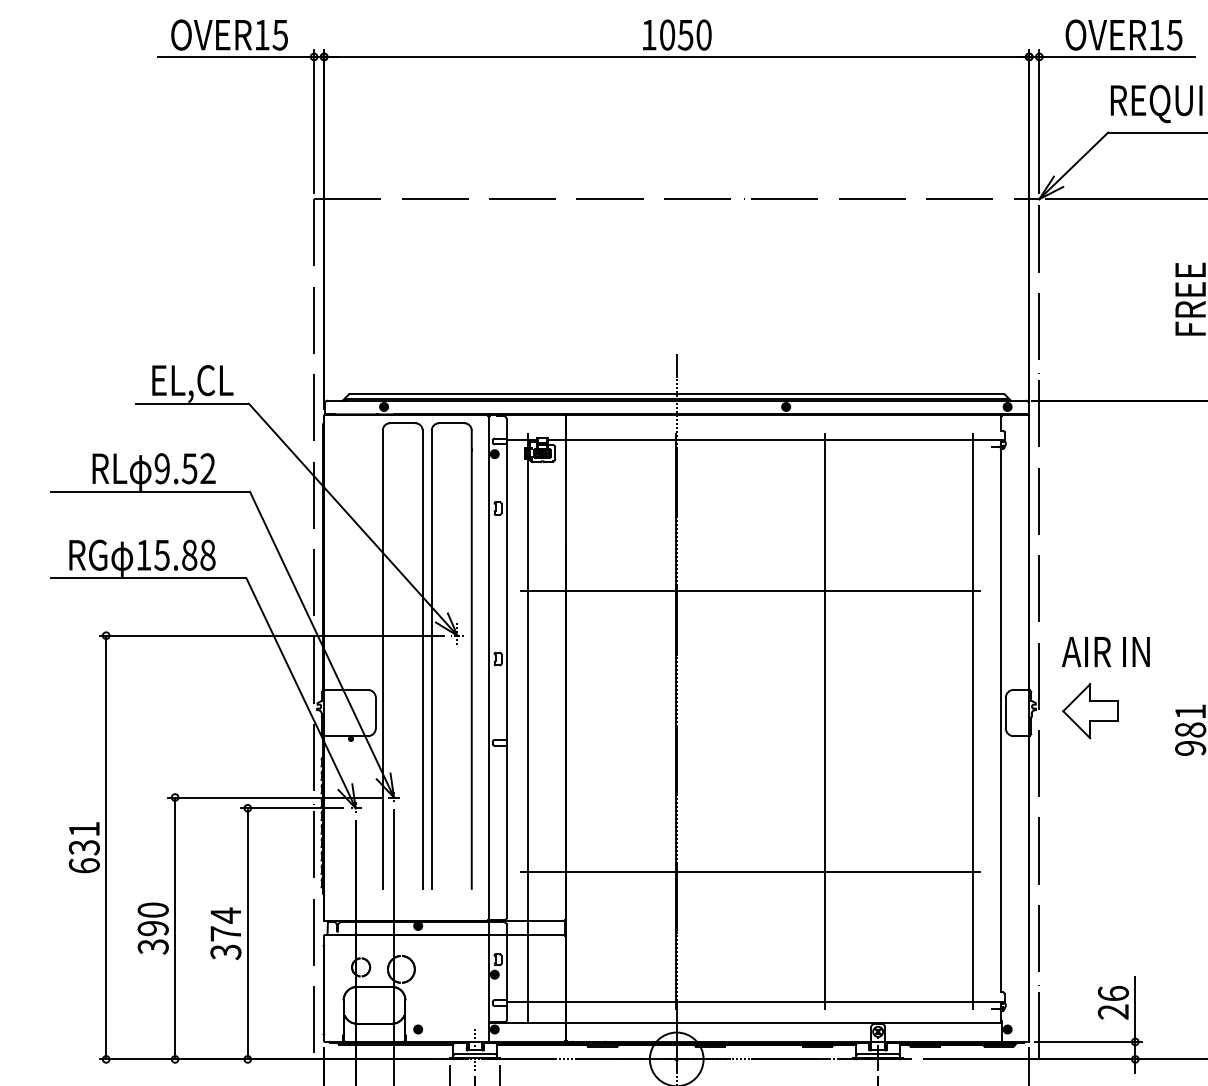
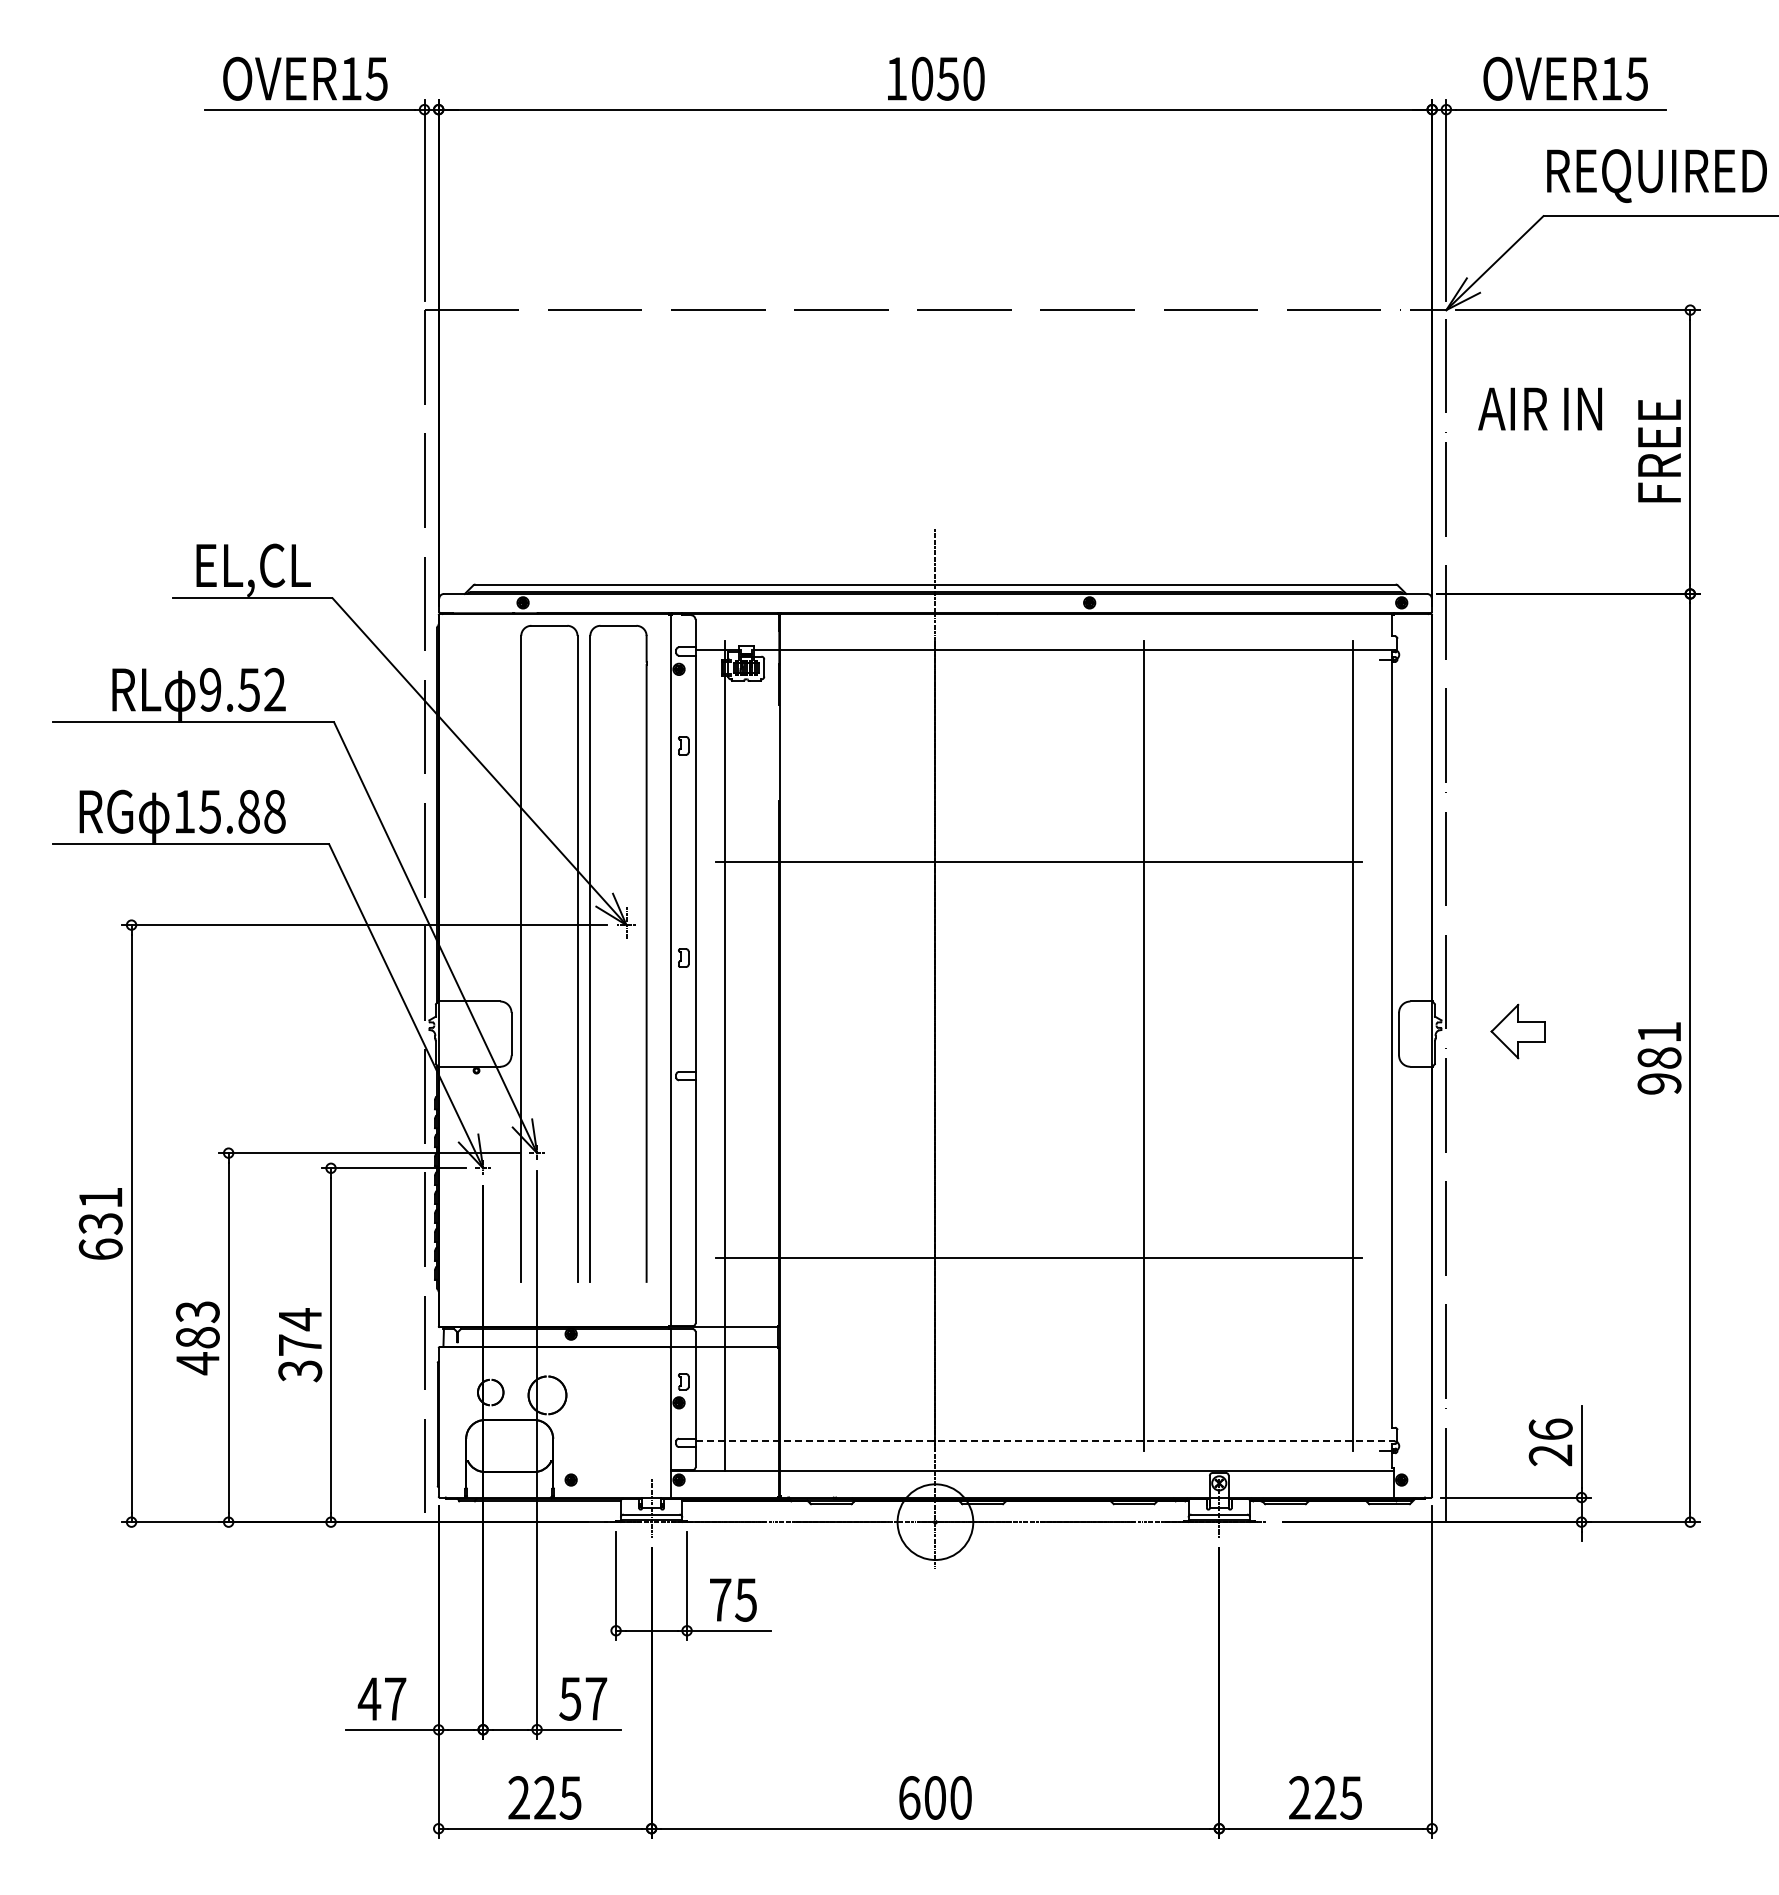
text: (1105, 651) -> (1539, 408), moved
part: (1090, 711) -> (1518, 1031), size x0.7
text: (153, 929) -> (197, 1338), 390 -> 483
line: (754, 1002) -> (1045, 1441), solid -> dashed

